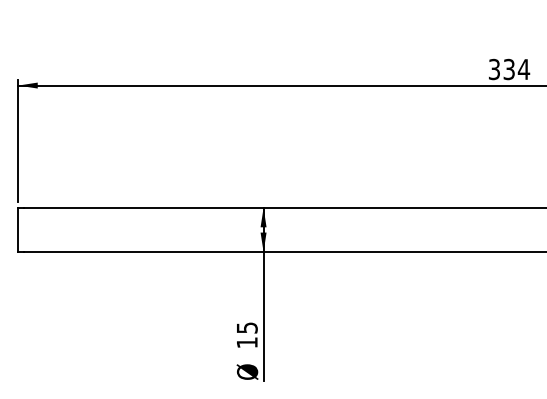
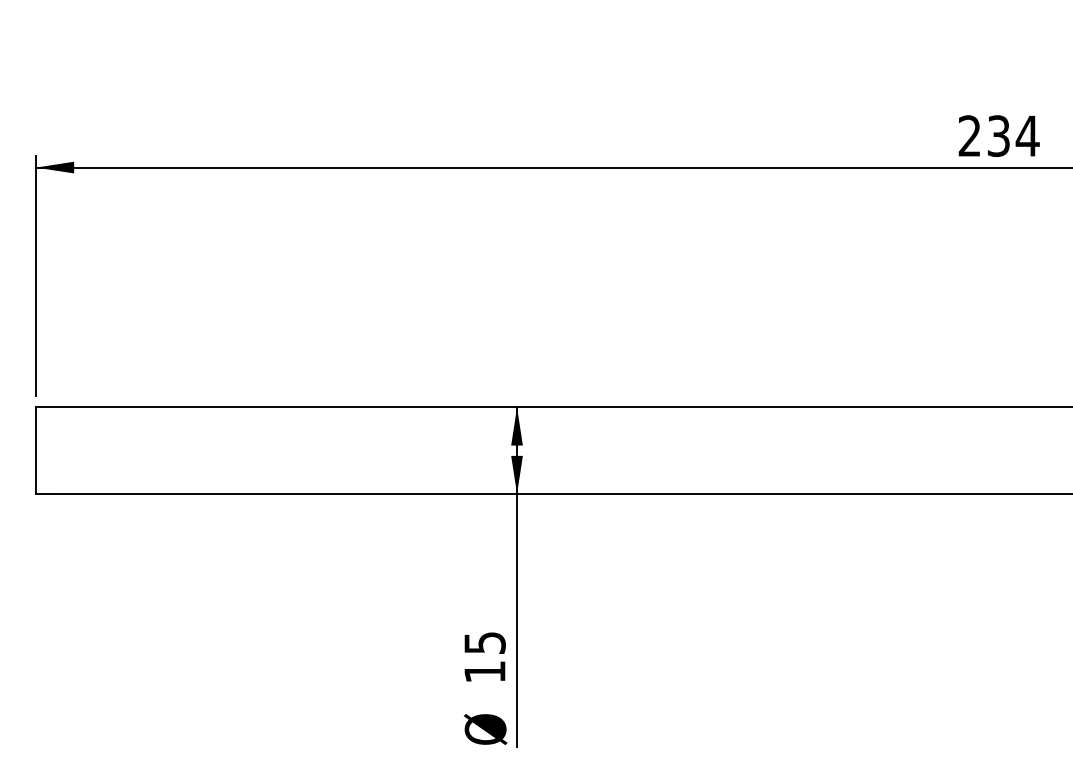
text: (493, 69) -> (967, 136), 334 -> 234

